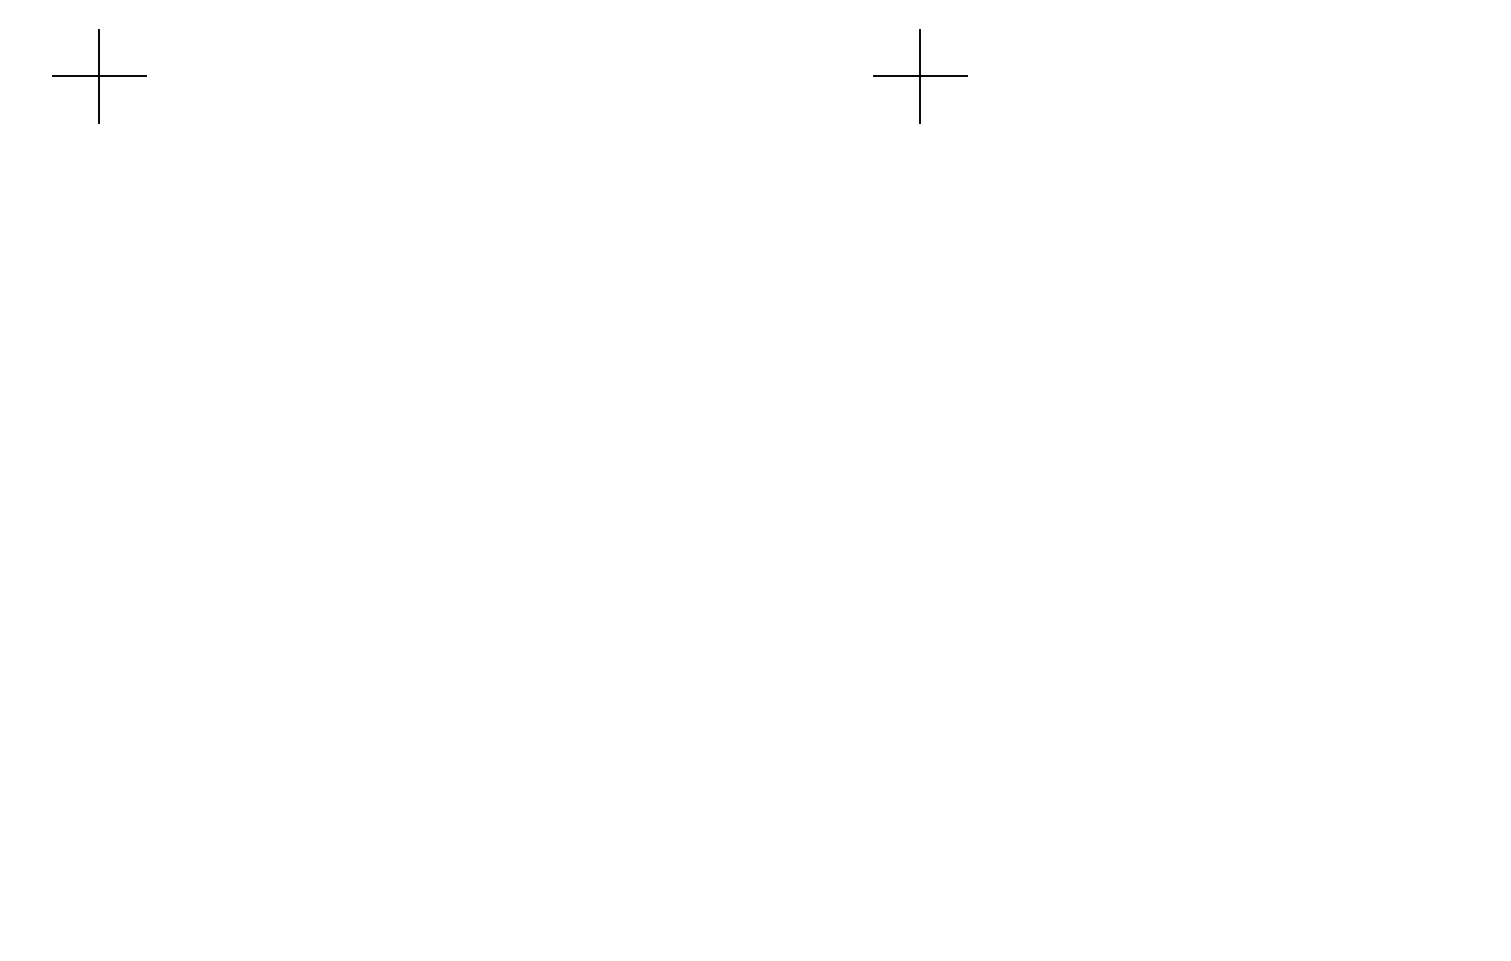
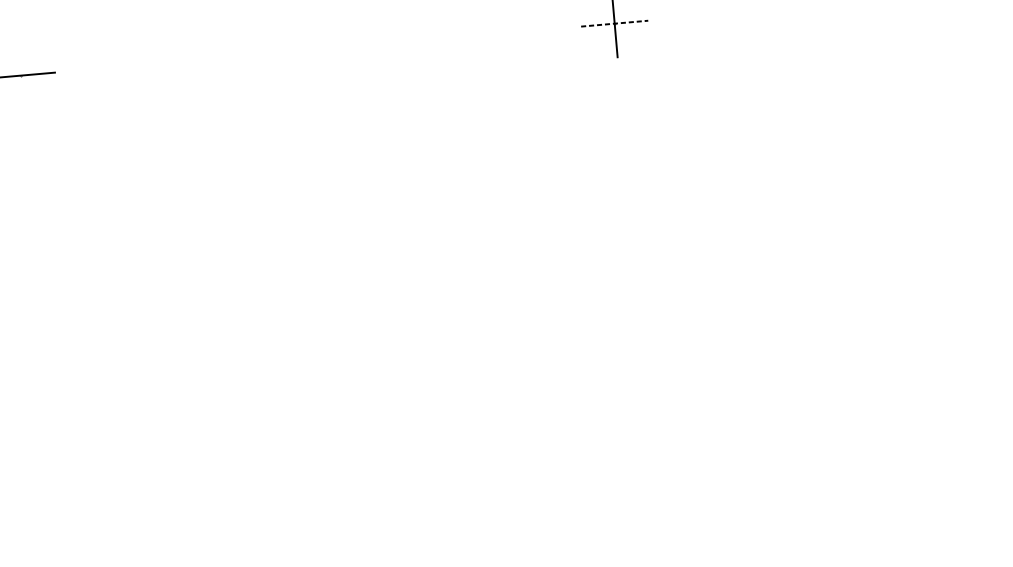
line: (99, 75) -> (21, 75), removed
line: (920, 76) -> (614, 23), solid -> dashed

